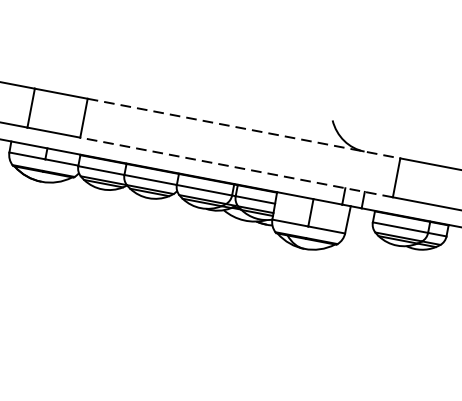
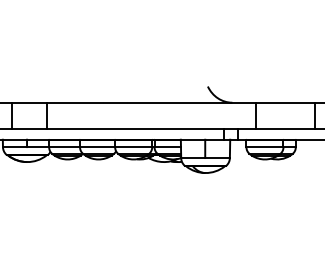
line: (243, 128) -> (151, 102), dashed -> solid
line: (236, 167) -> (151, 128), dashed -> solid

